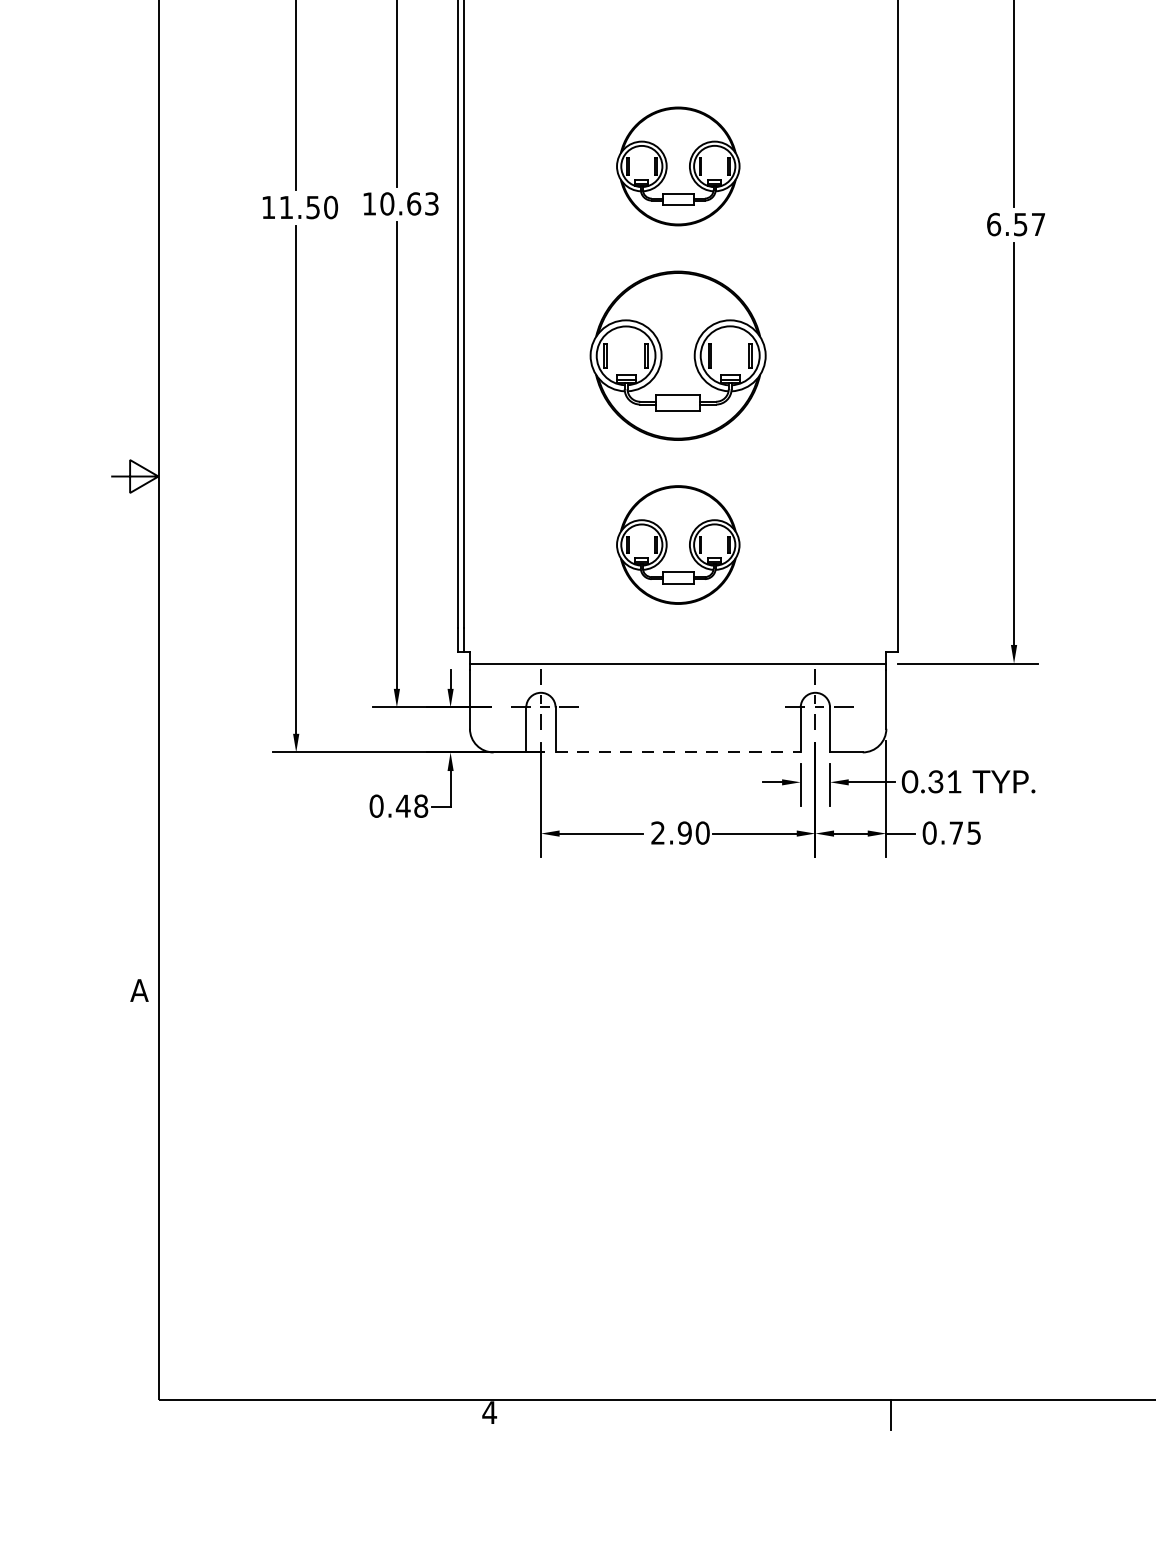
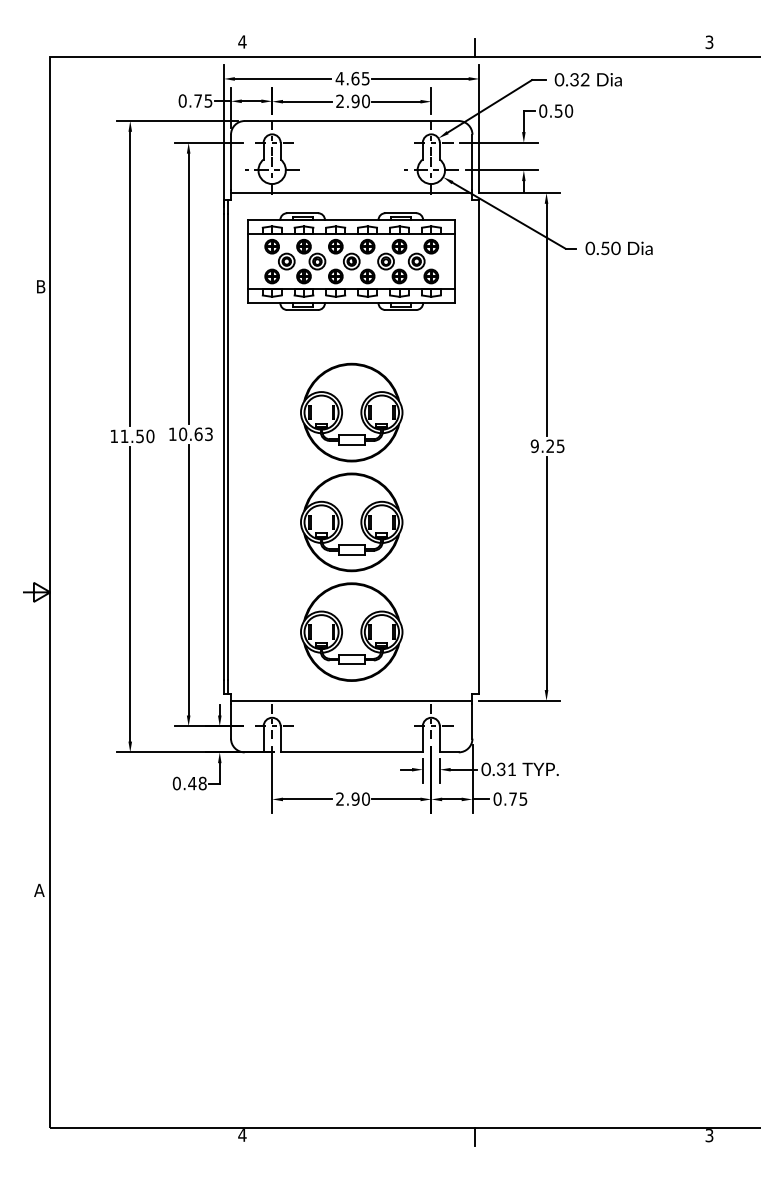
part: (677, 166) -> (351, 412), size x1.43
text: (1015, 224) -> (547, 446), 6.57 -> 9.25
part: (677, 543) -> (351, 631), size x1.43
line: (679, 752) -> (352, 752), dashed -> solid

